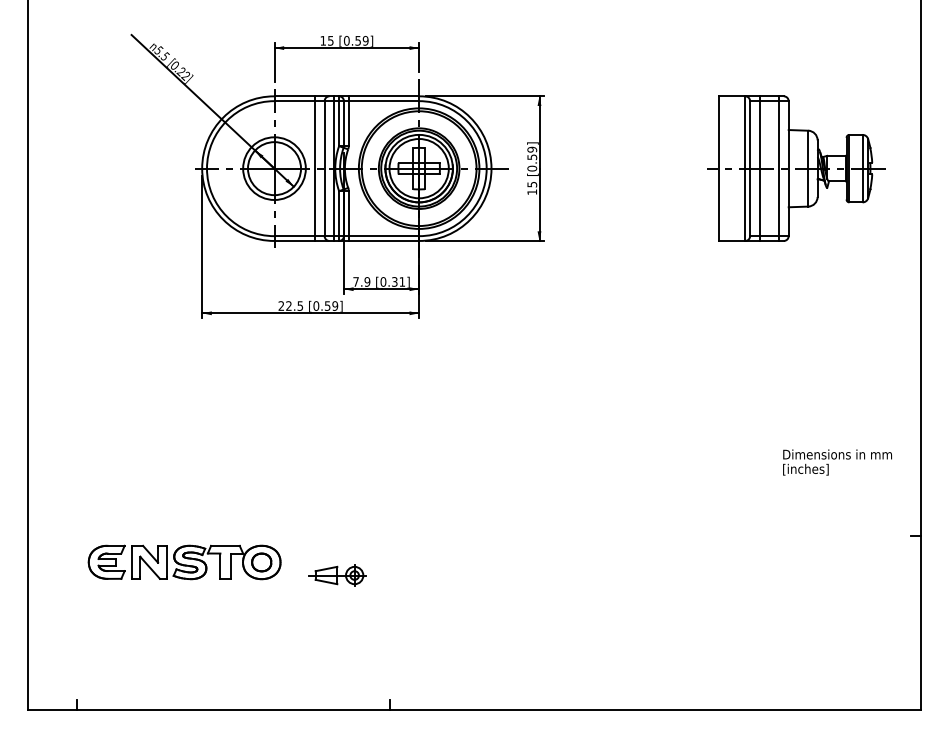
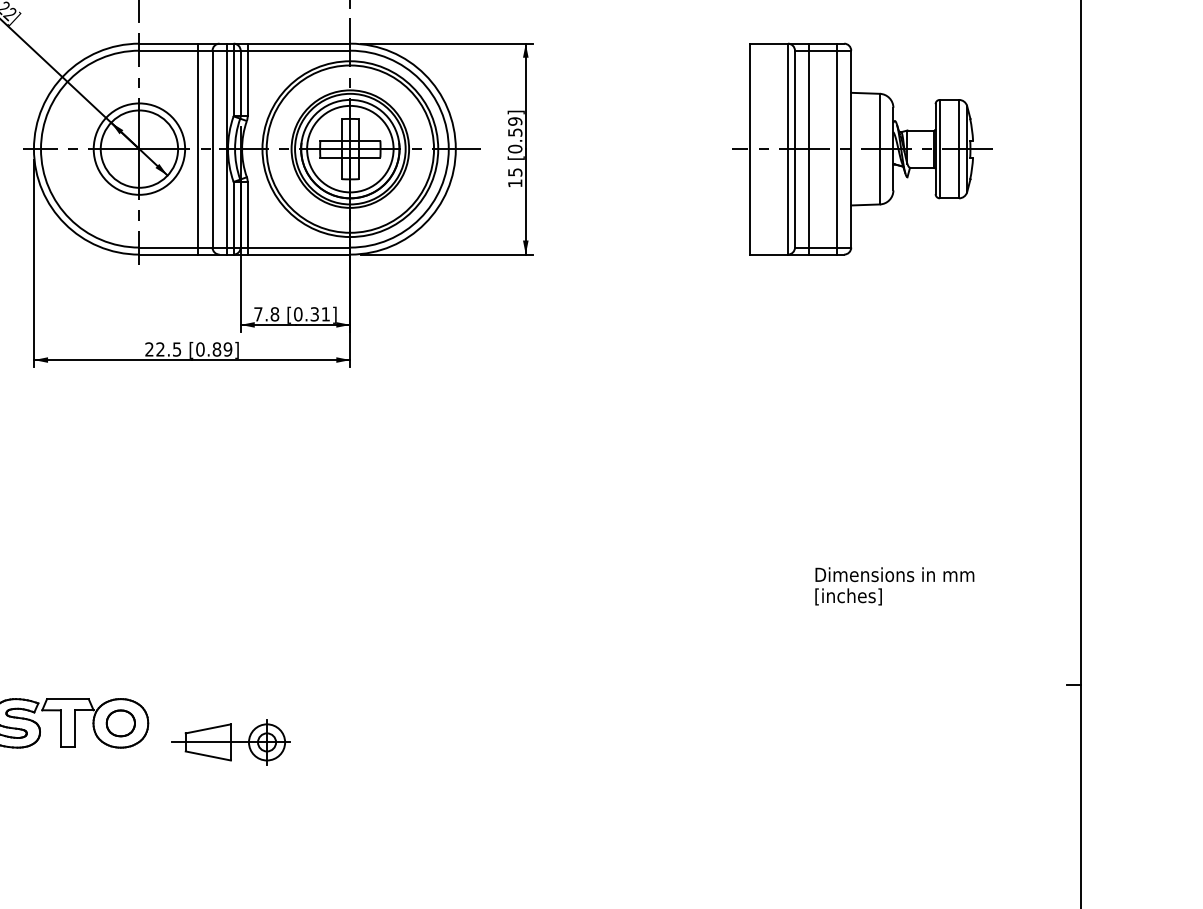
part: (796, 168) -> (862, 148), moved
text: (367, 281) -> (275, 313), 7.9 -> 7.8
text: (327, 305) -> (216, 348), [0.59] -> [0.89]
text: (837, 462) -> (894, 586), moved
part: (337, 575) -> (231, 742), size x1.43

